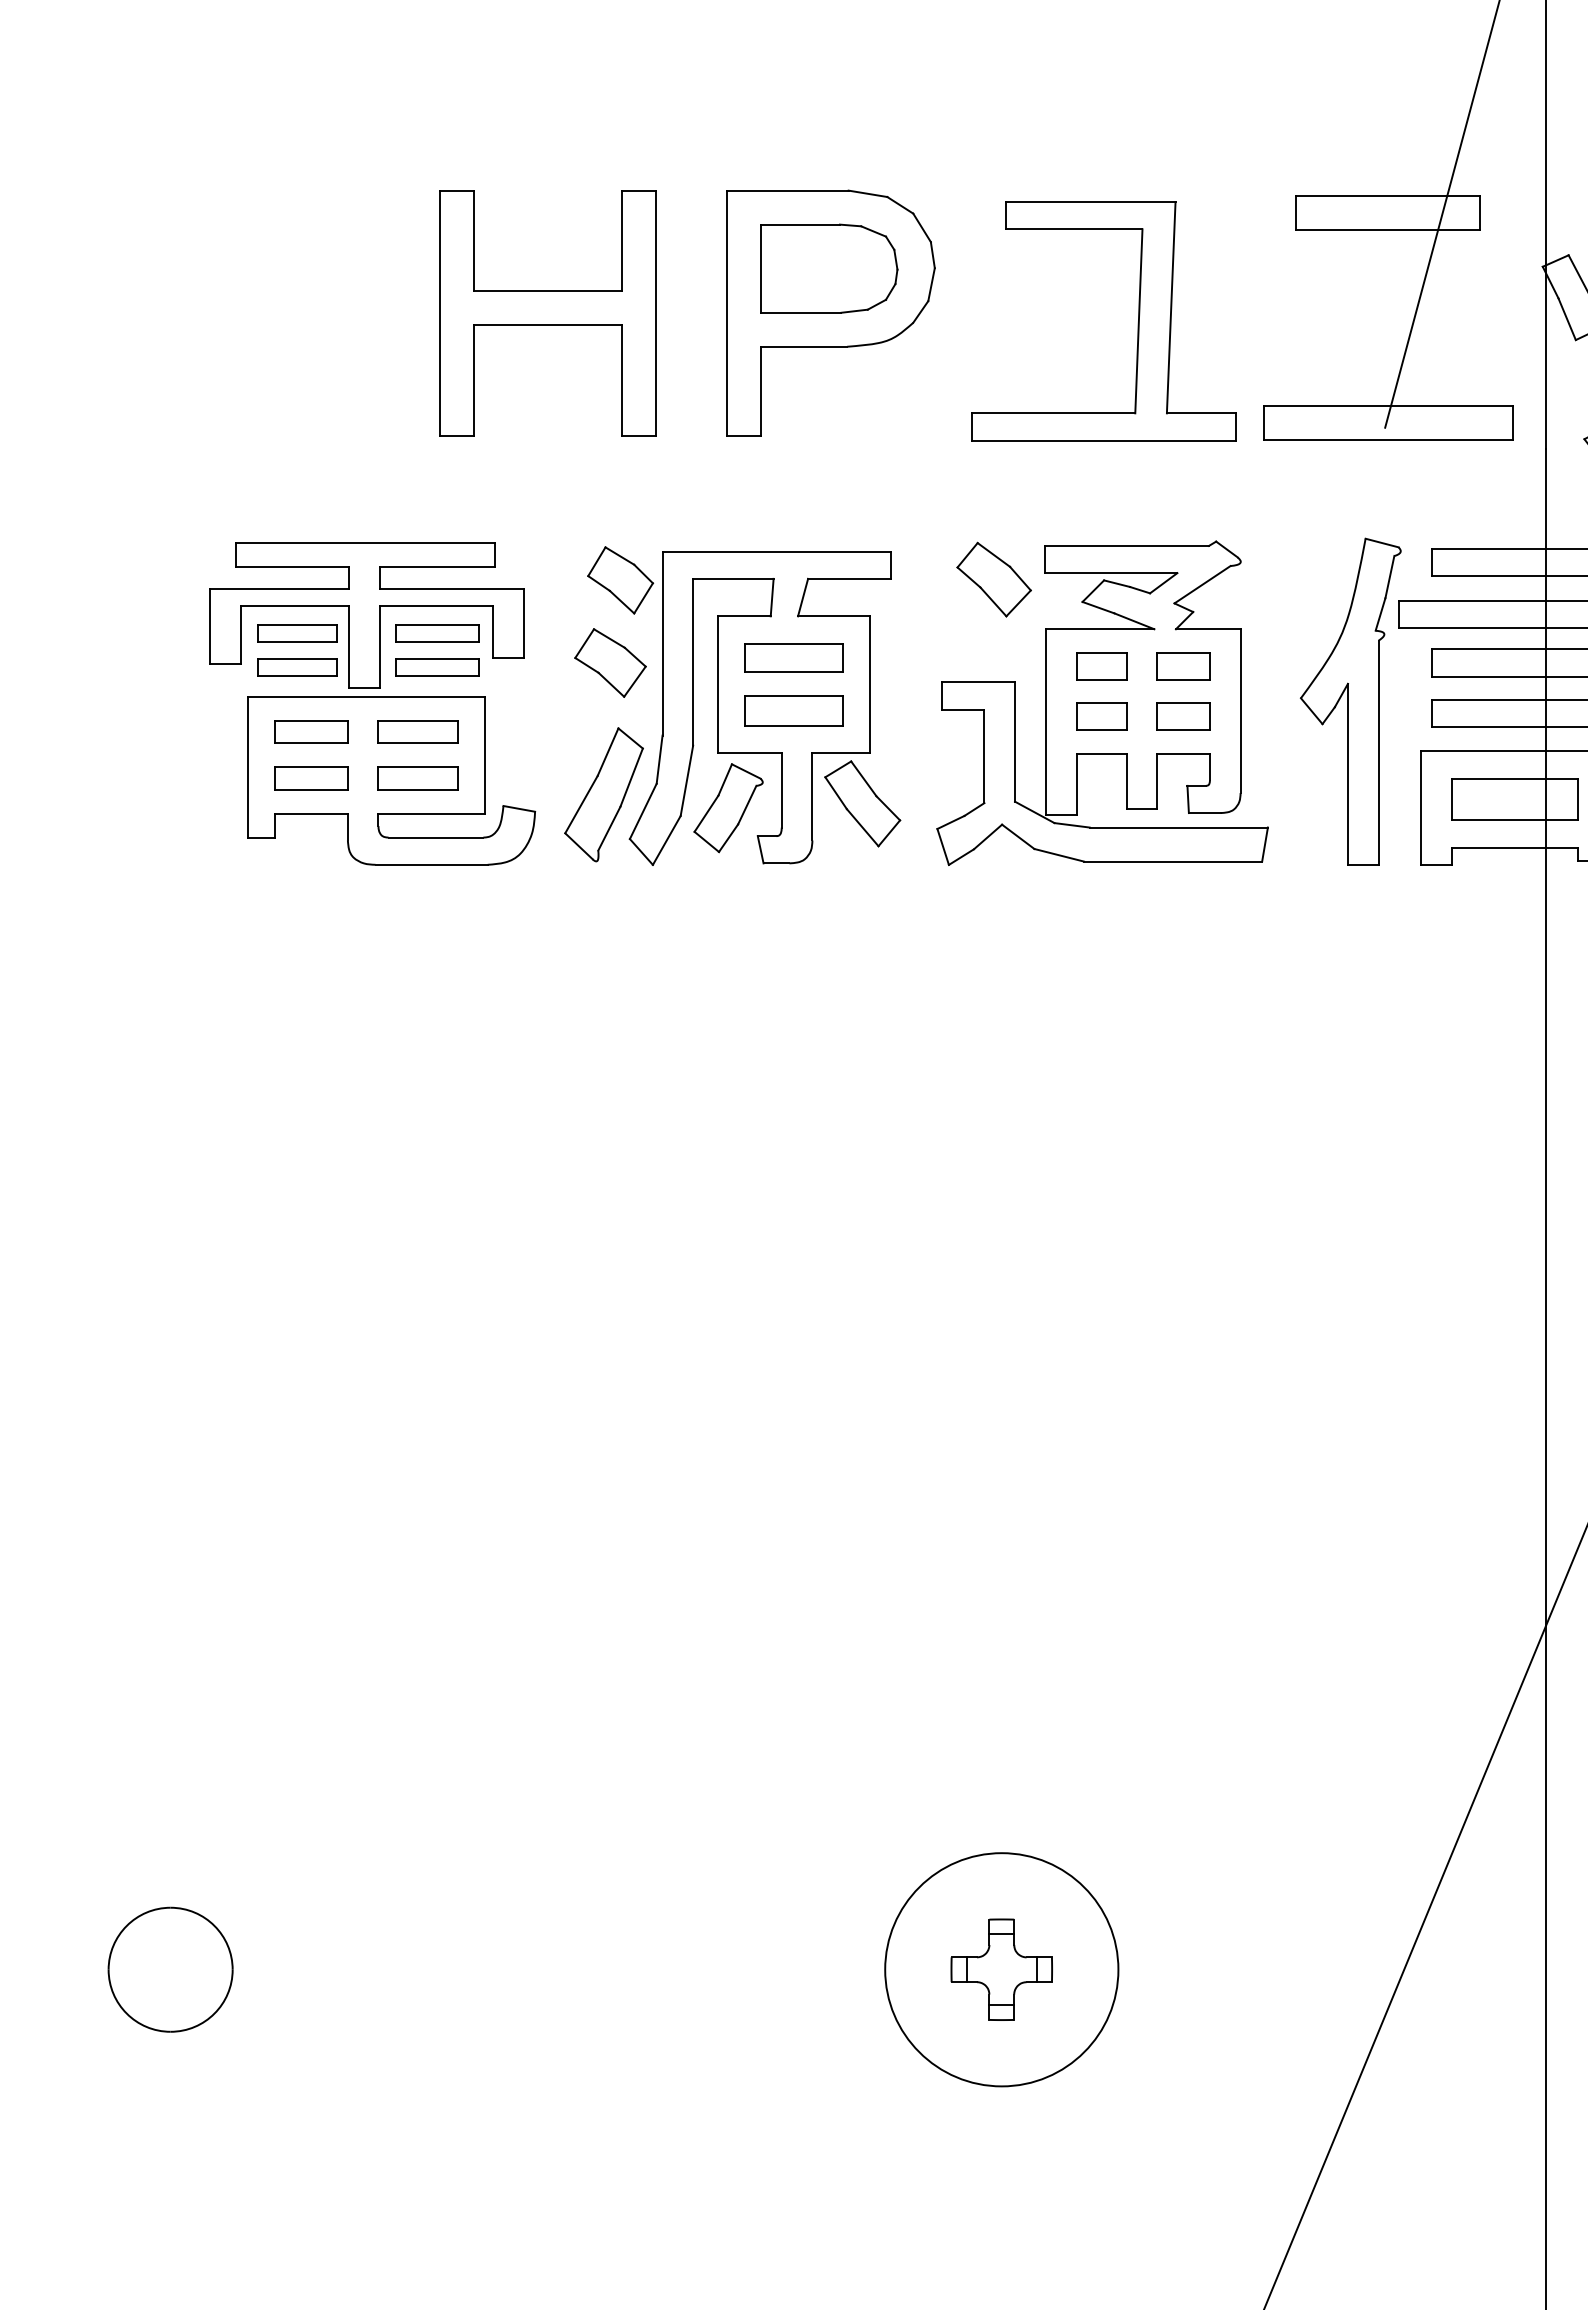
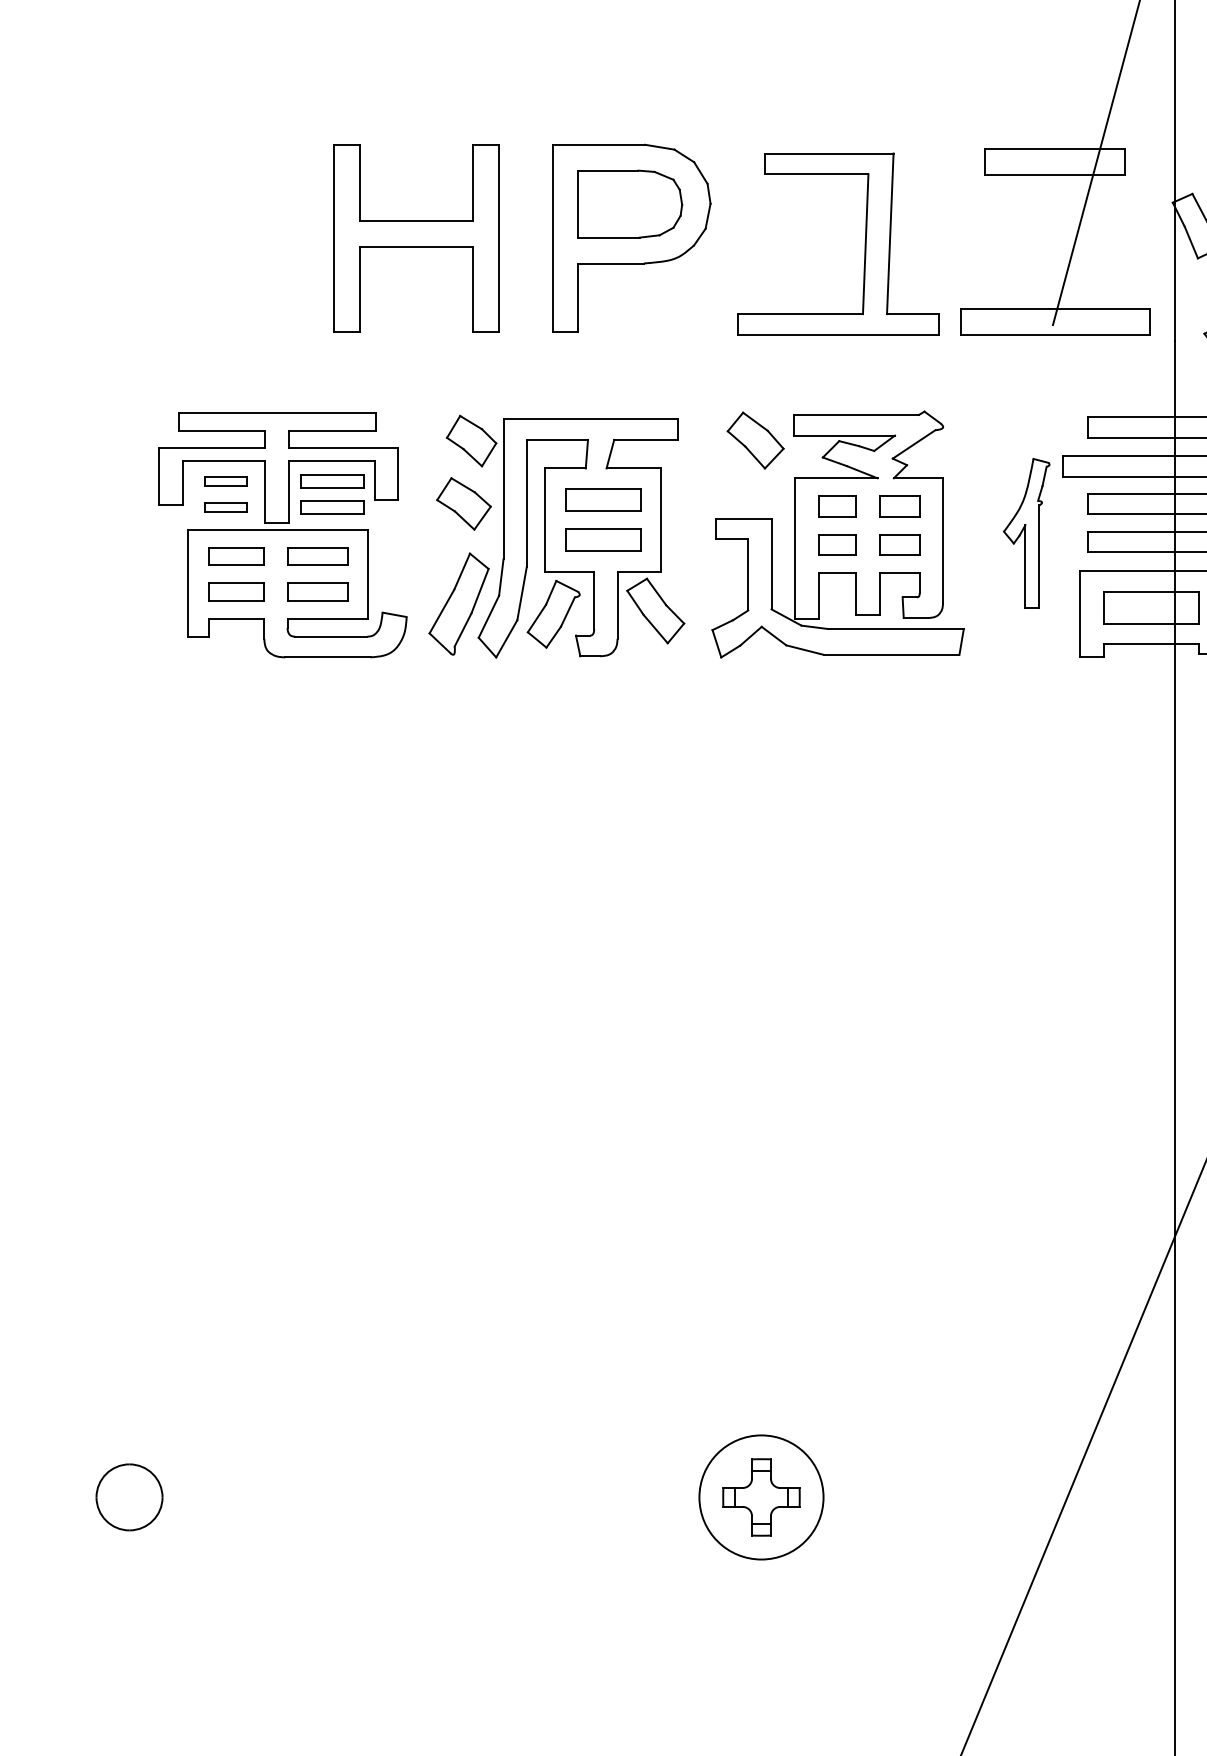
part: (297, 633) -> (226, 481), size x0.7
part: (297, 667) -> (226, 507), size x0.7
part: (1350, 701) -> (1026, 533), size x0.6
part: (170, 1969) -> (129, 1497), size x0.7
circle: (1001, 1969) -> (761, 1497), size x0.7

